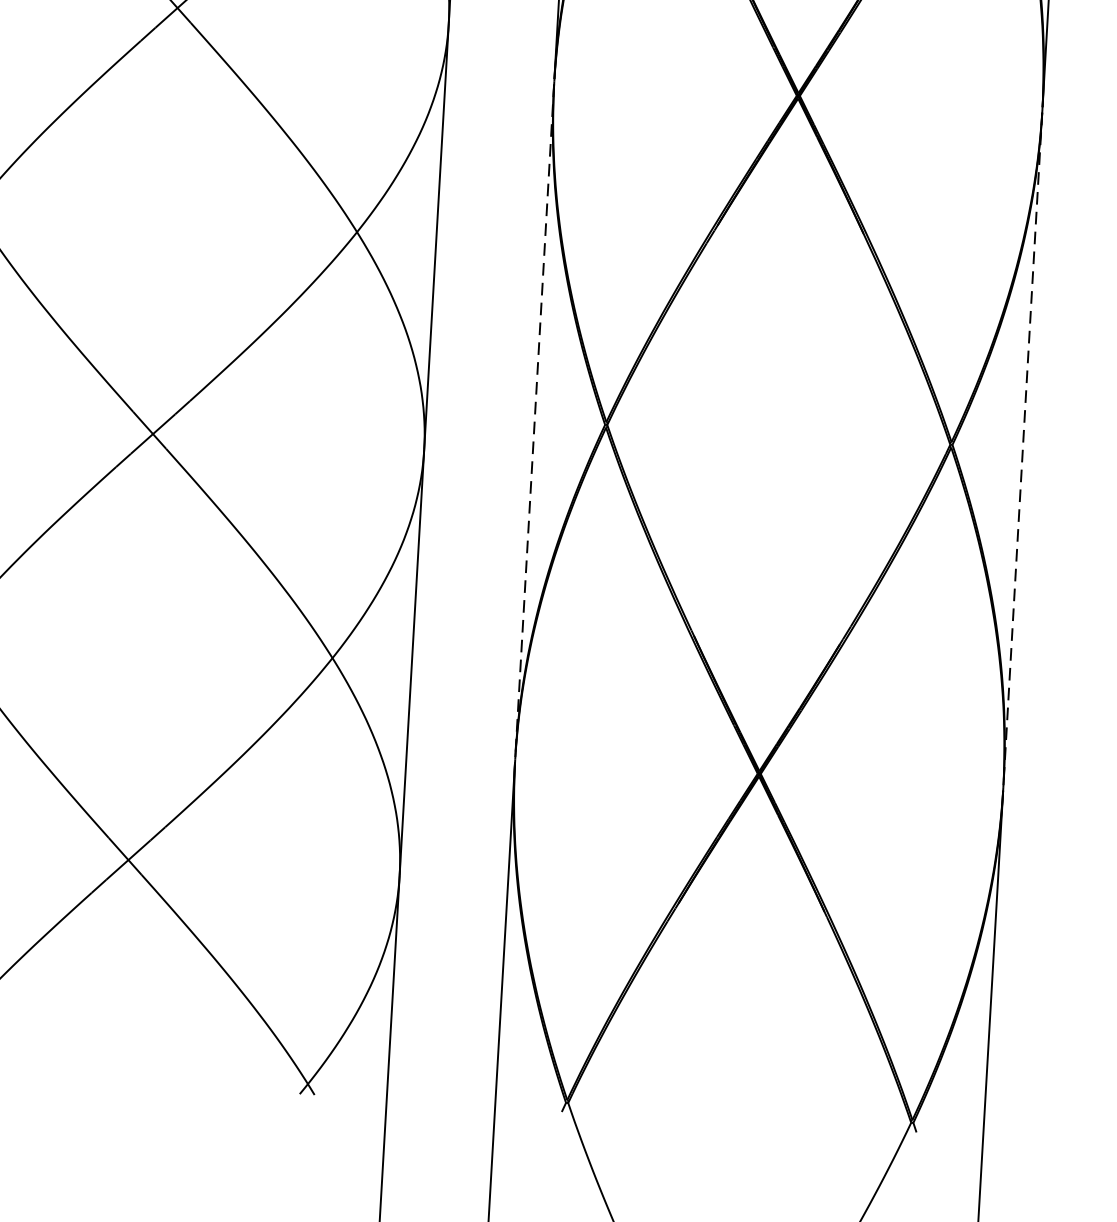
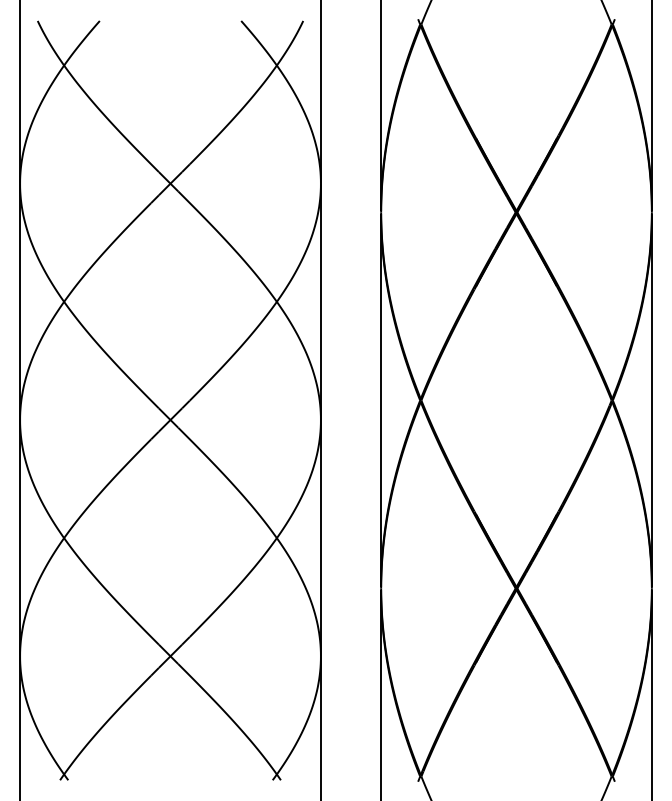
line: (535, 420) -> (381, 400), dashed -> solid
line: (1022, 448) -> (651, 400), dashed -> solid

